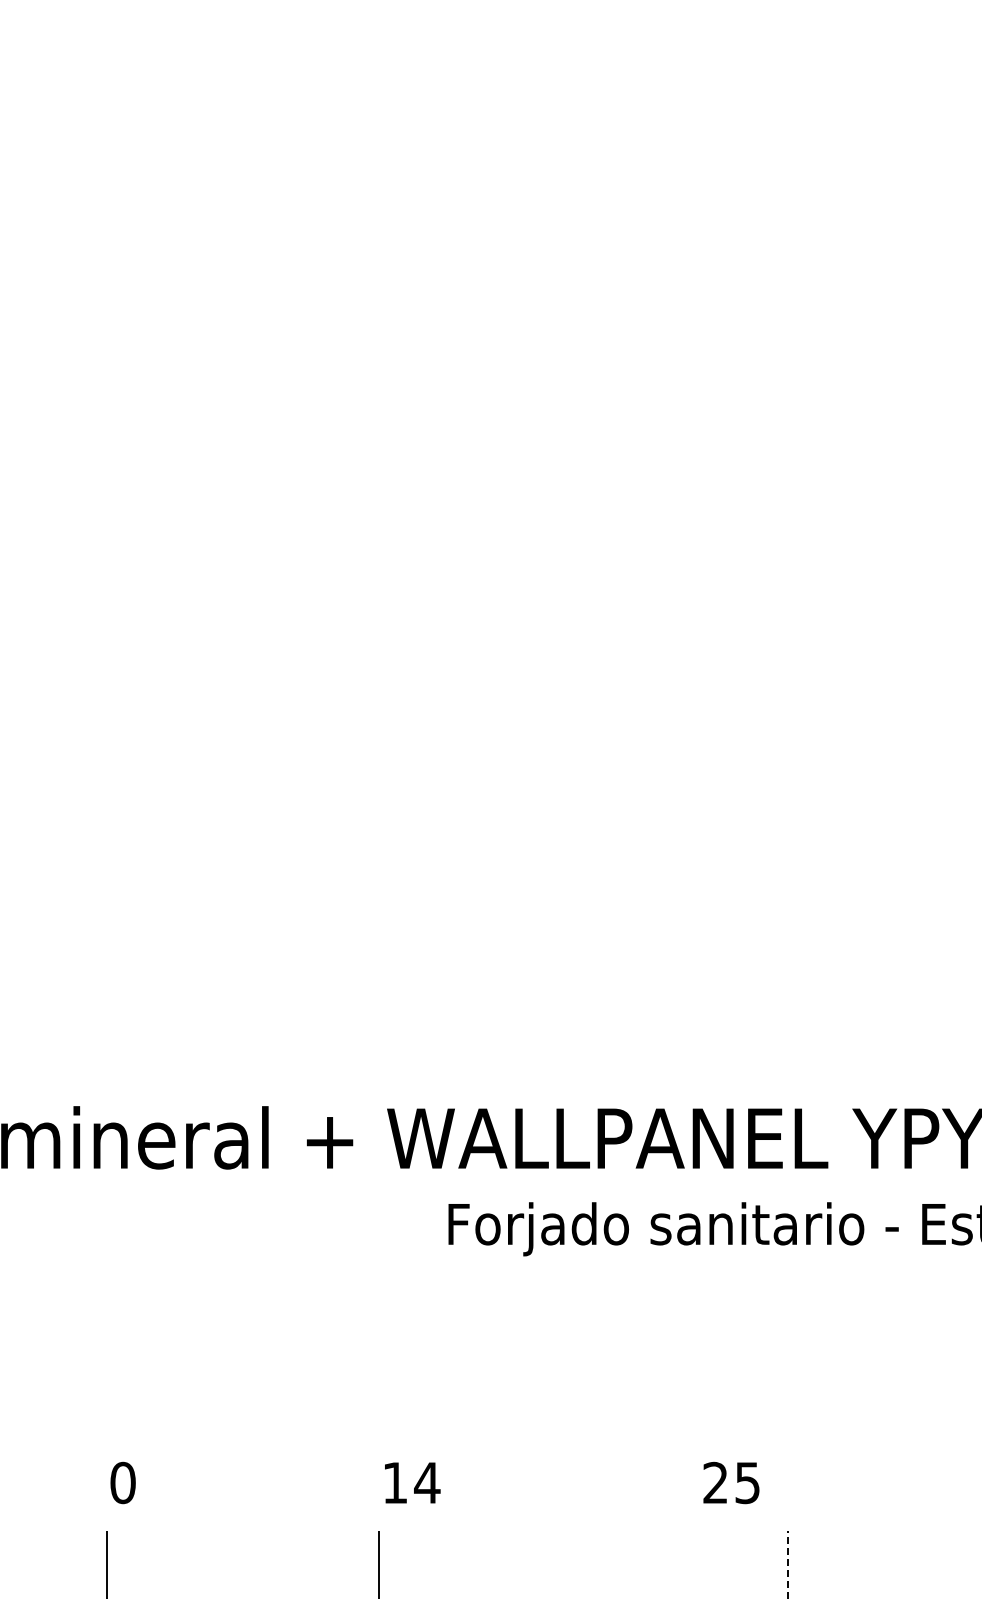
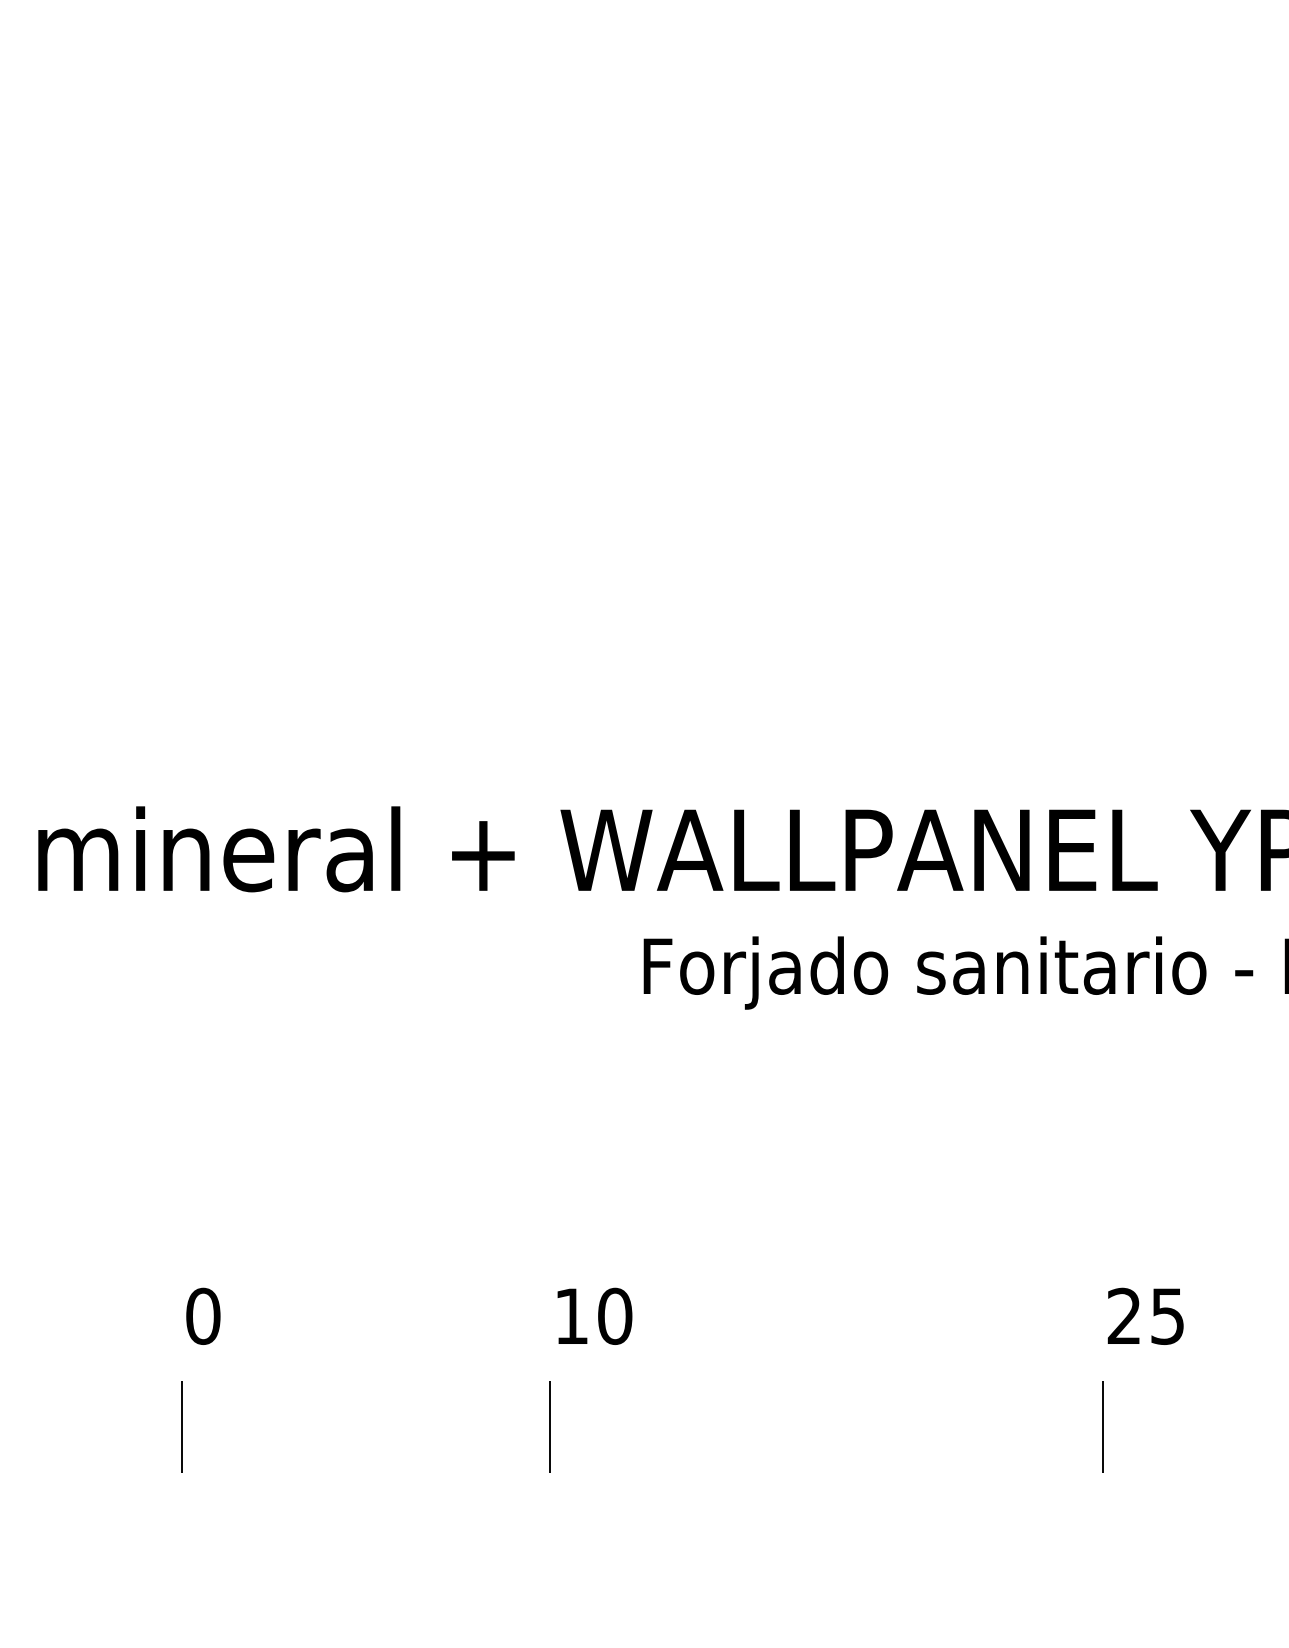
text: (427, 1482) -> (615, 1315), 14 -> 10
text: (731, 1482) -> (1145, 1315), moved
line: (787, 1564) -> (1102, 1426), dashed -> solid

